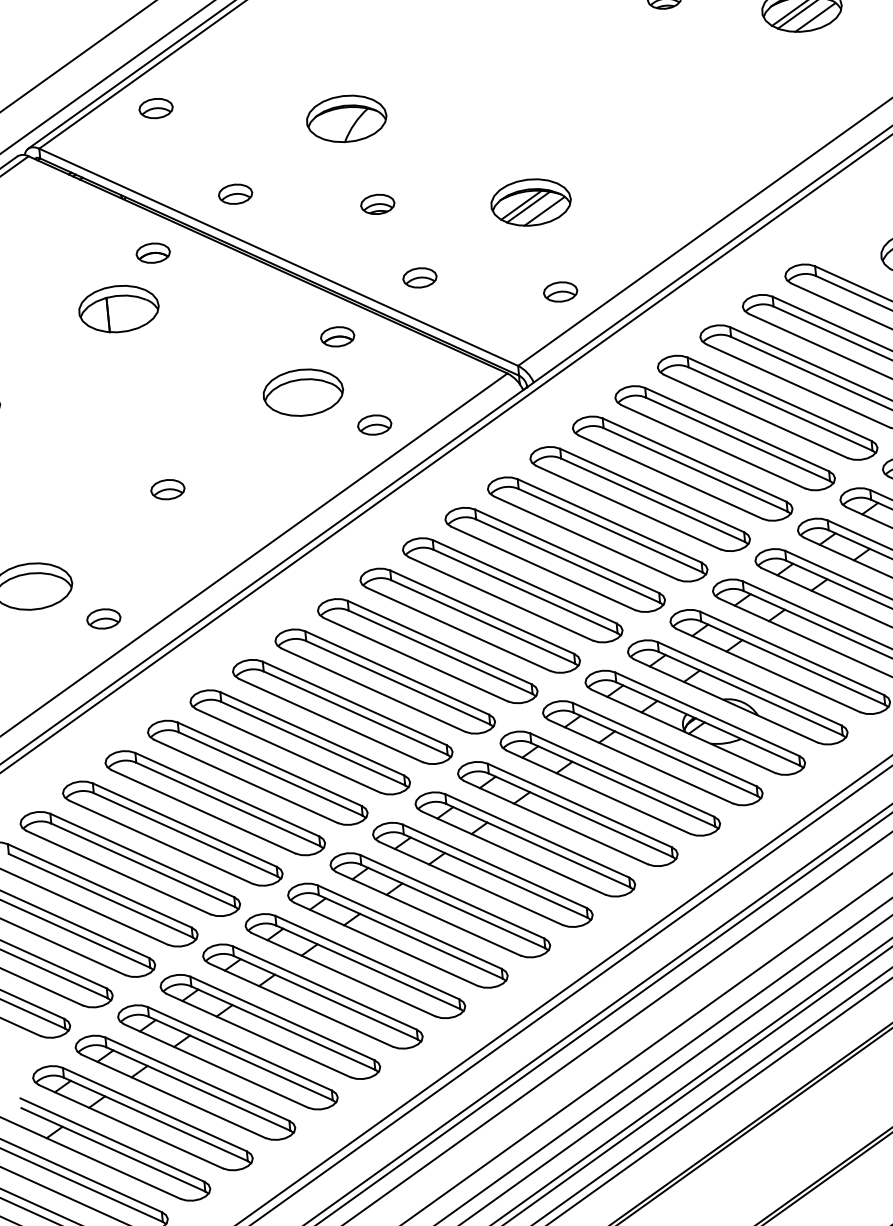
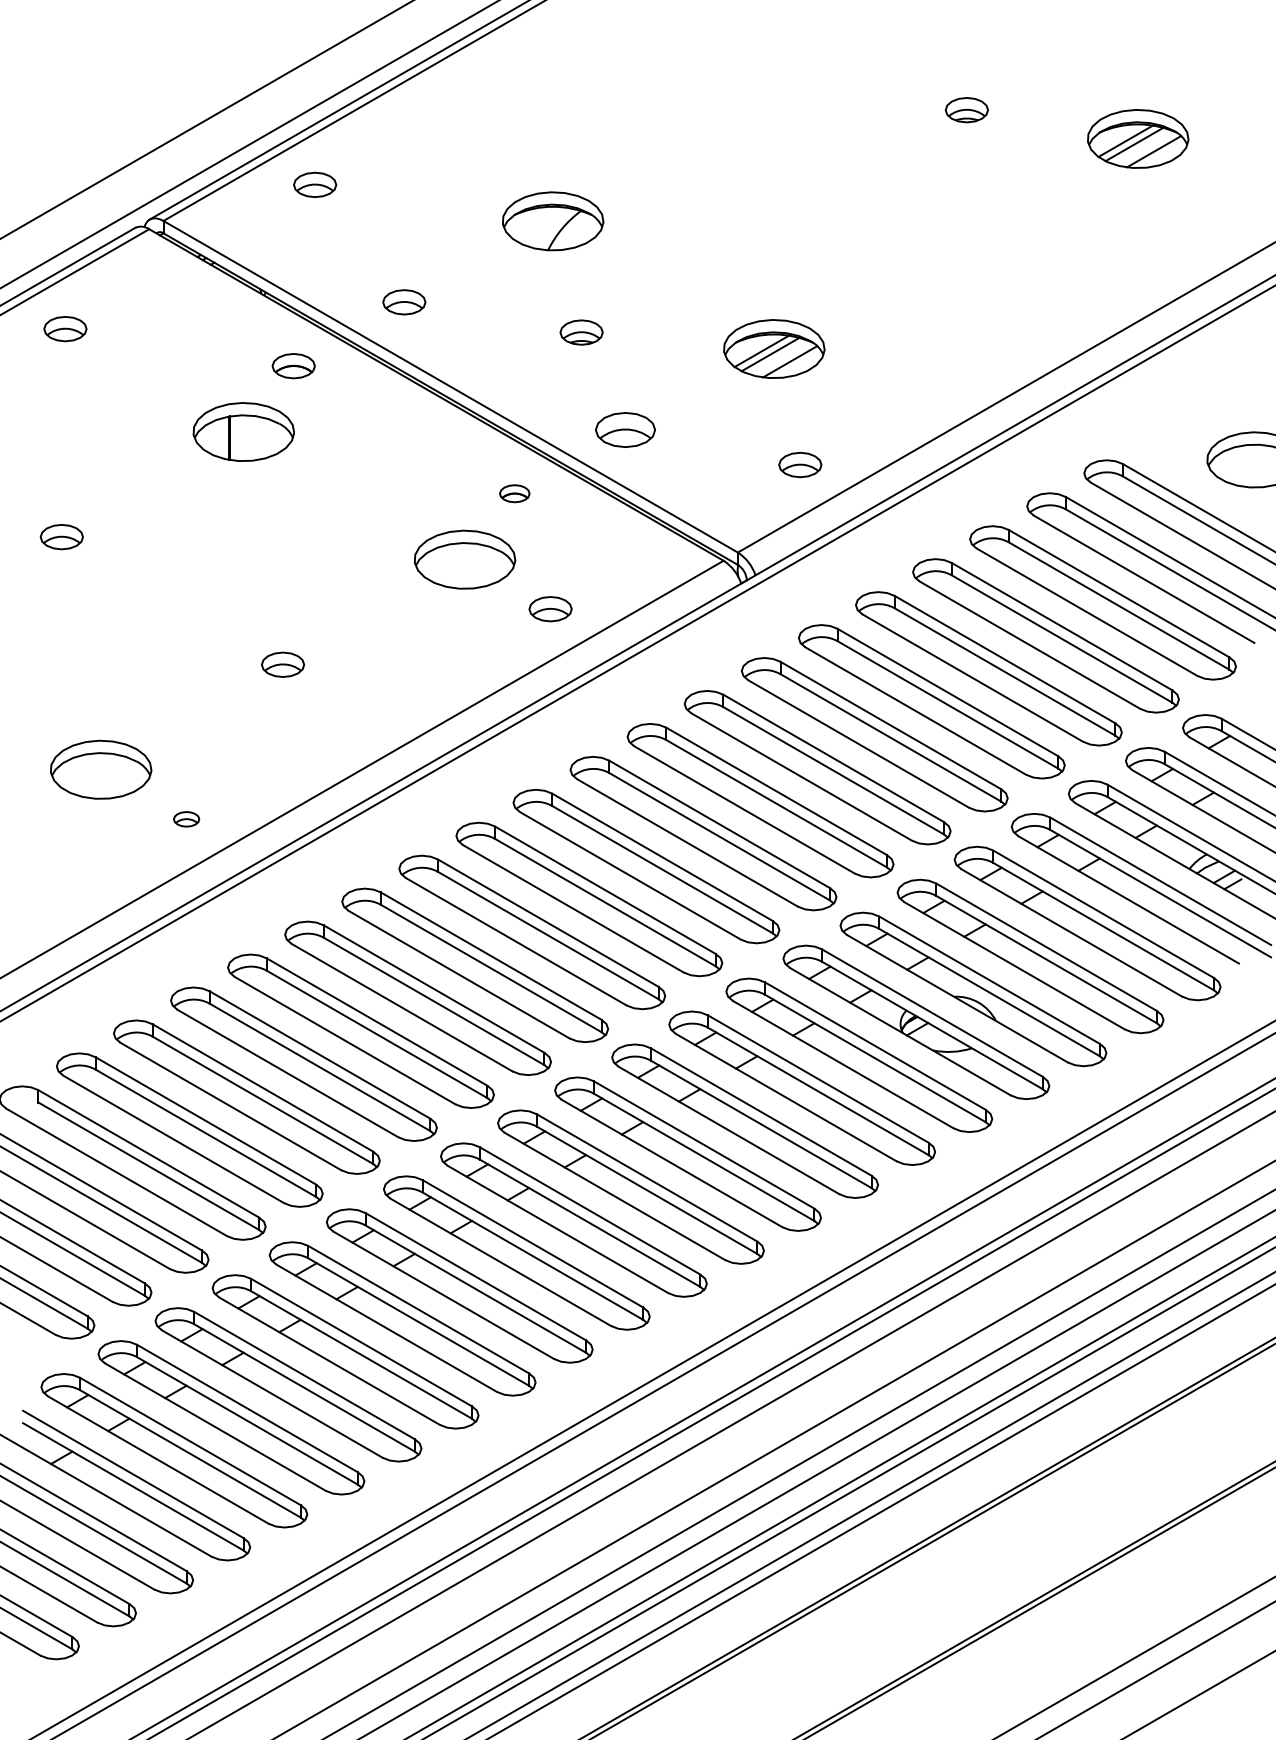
part: (419, 277) -> (625, 429), size x1.4
part: (337, 336) -> (514, 493), size x0.7
part: (103, 619) -> (186, 819), size x0.6

